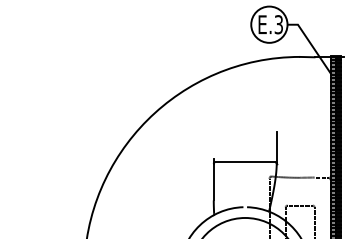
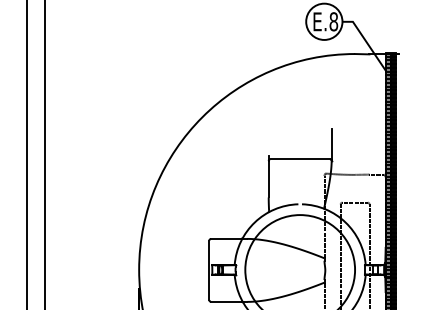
text: (278, 24) -> (333, 21), E.3 -> E.8

